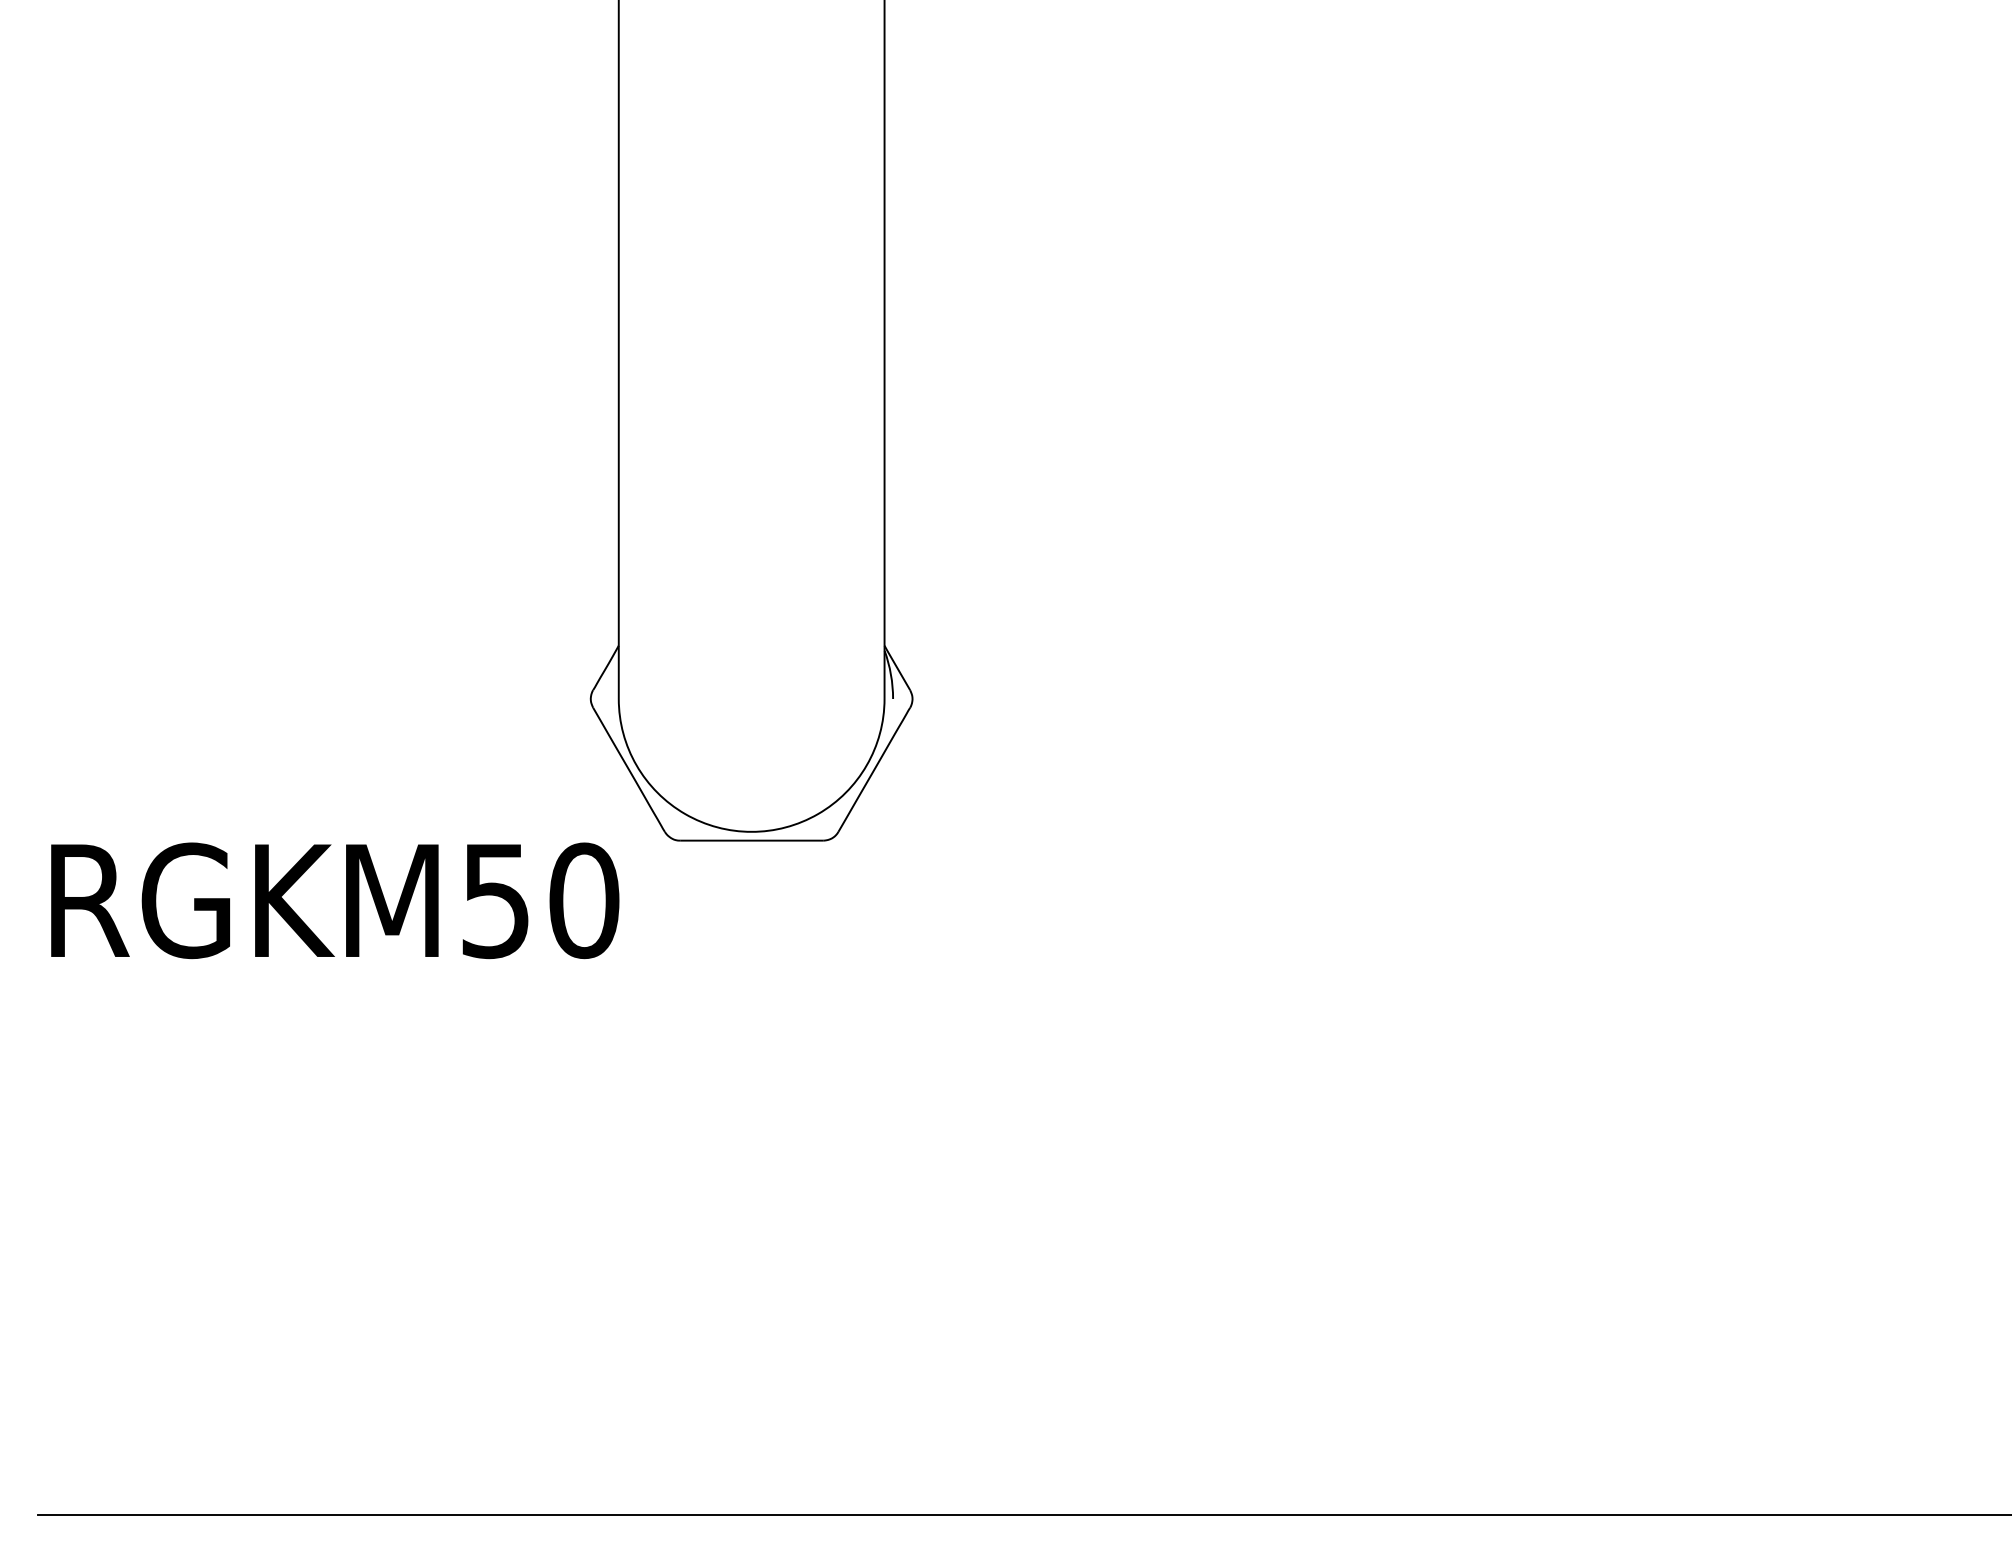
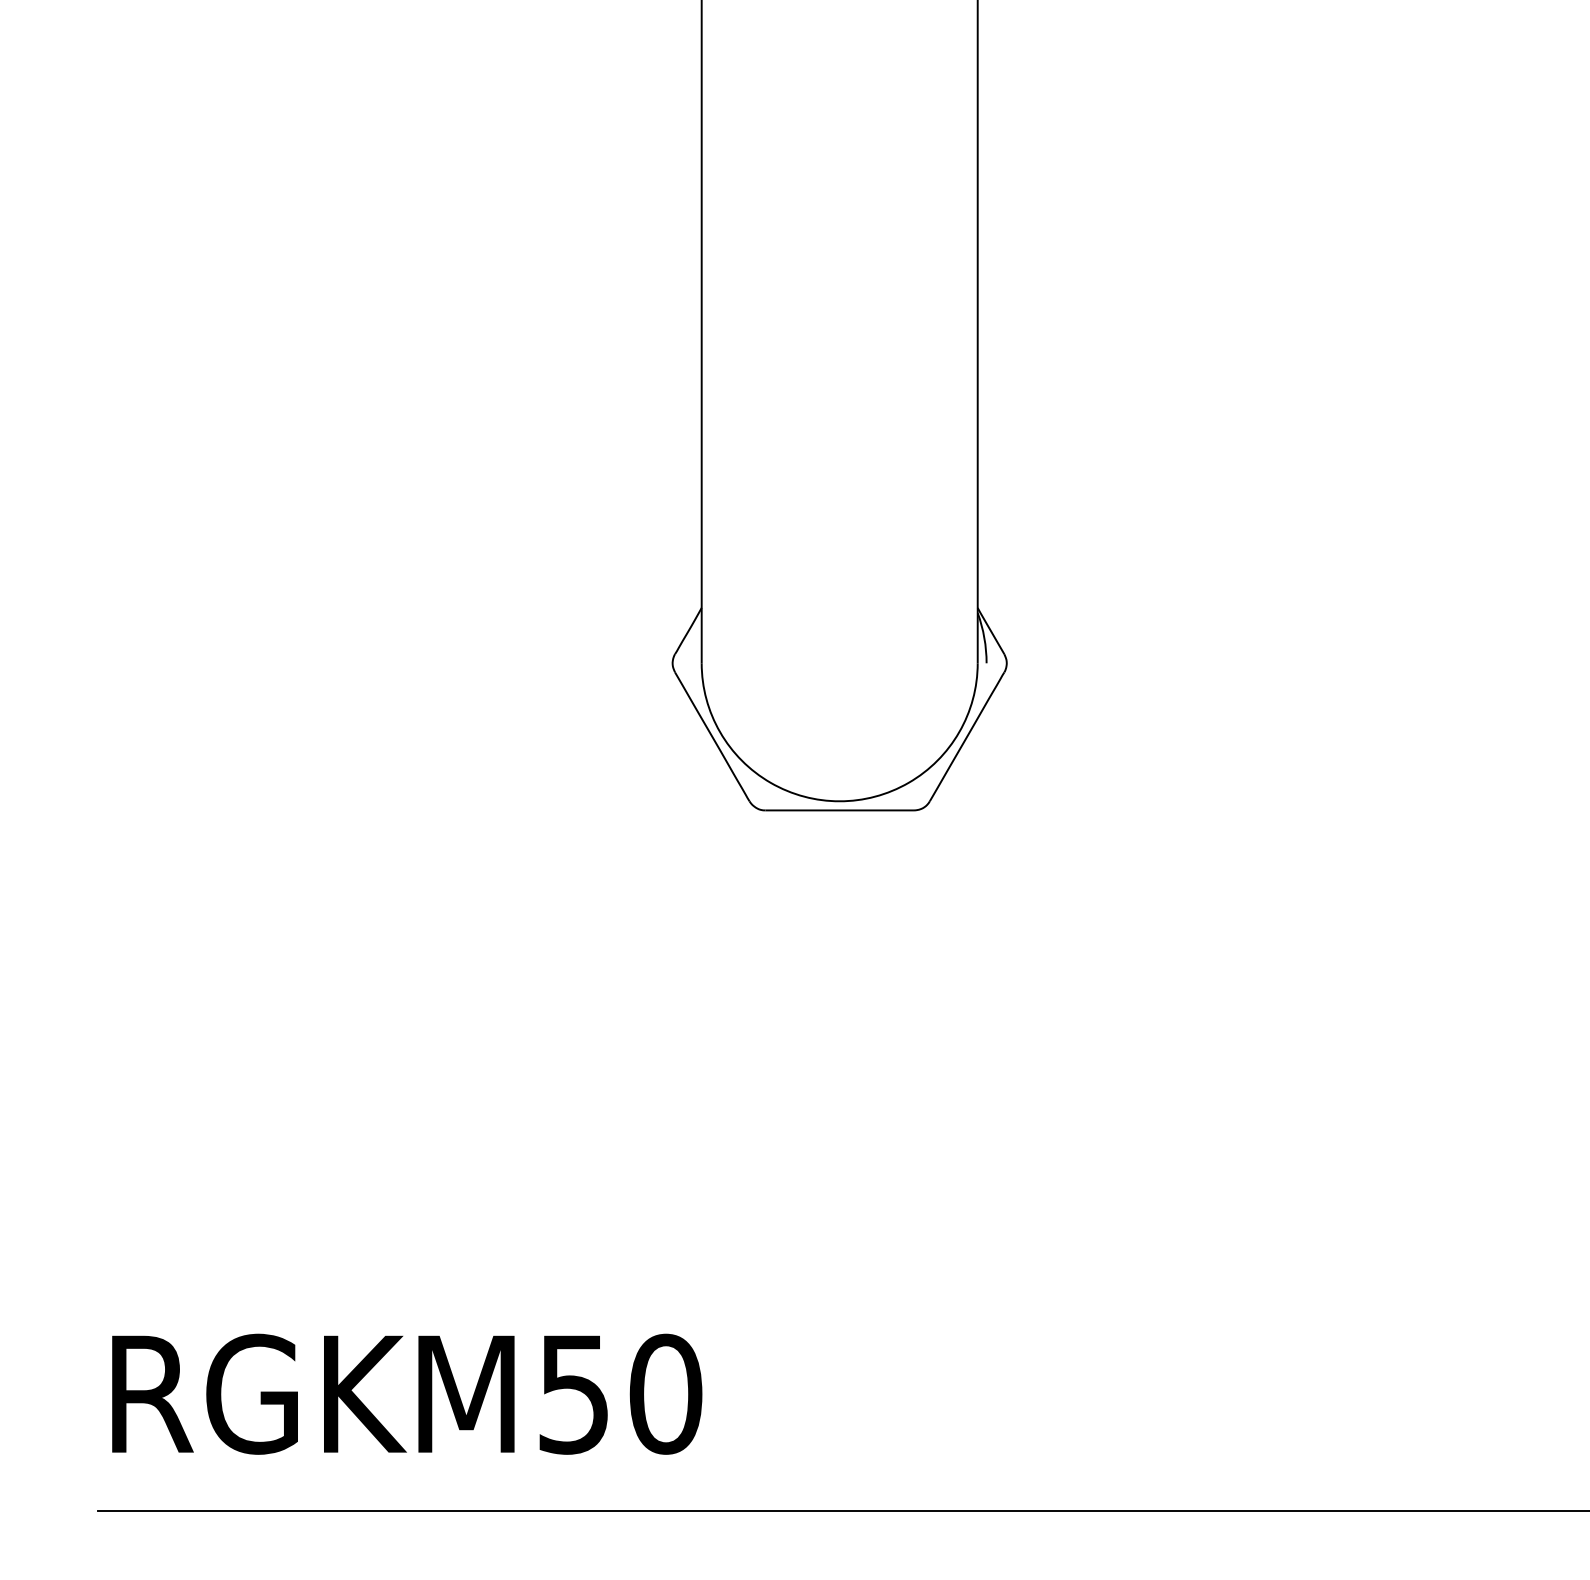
text: (335, 900) -> (407, 1393), moved

